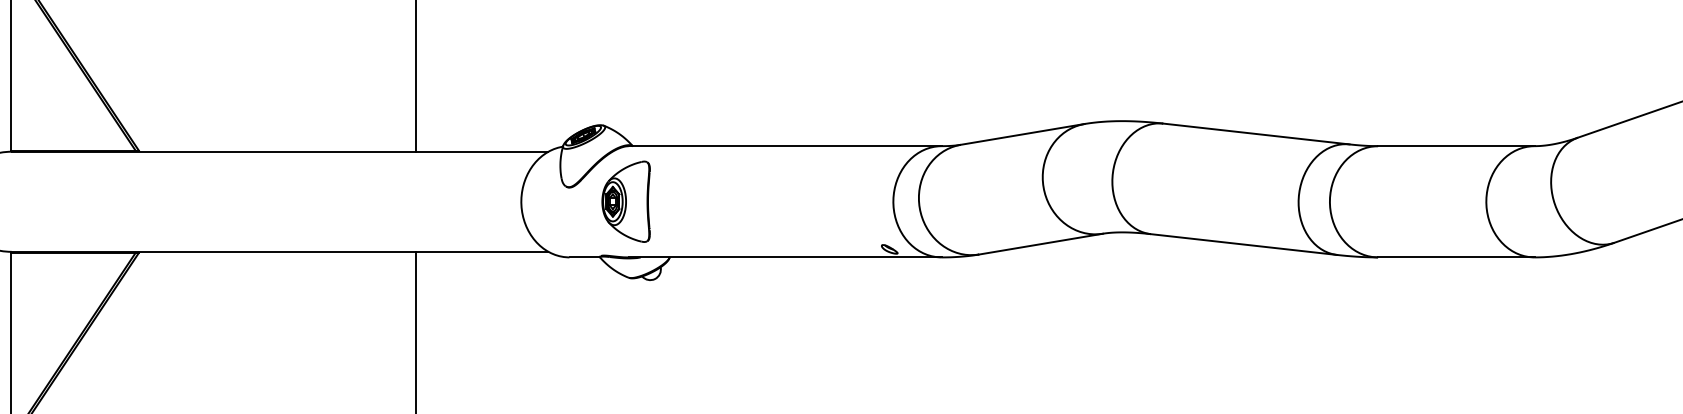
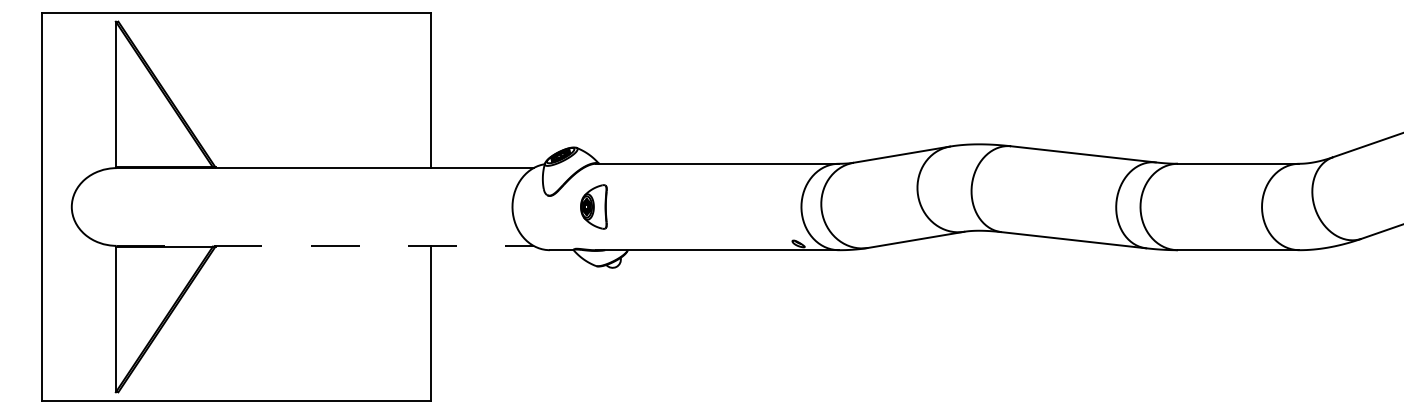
part: (625, 201) -> (593, 206), size x0.7
line: (280, 251) -> (325, 245), solid -> dashed

